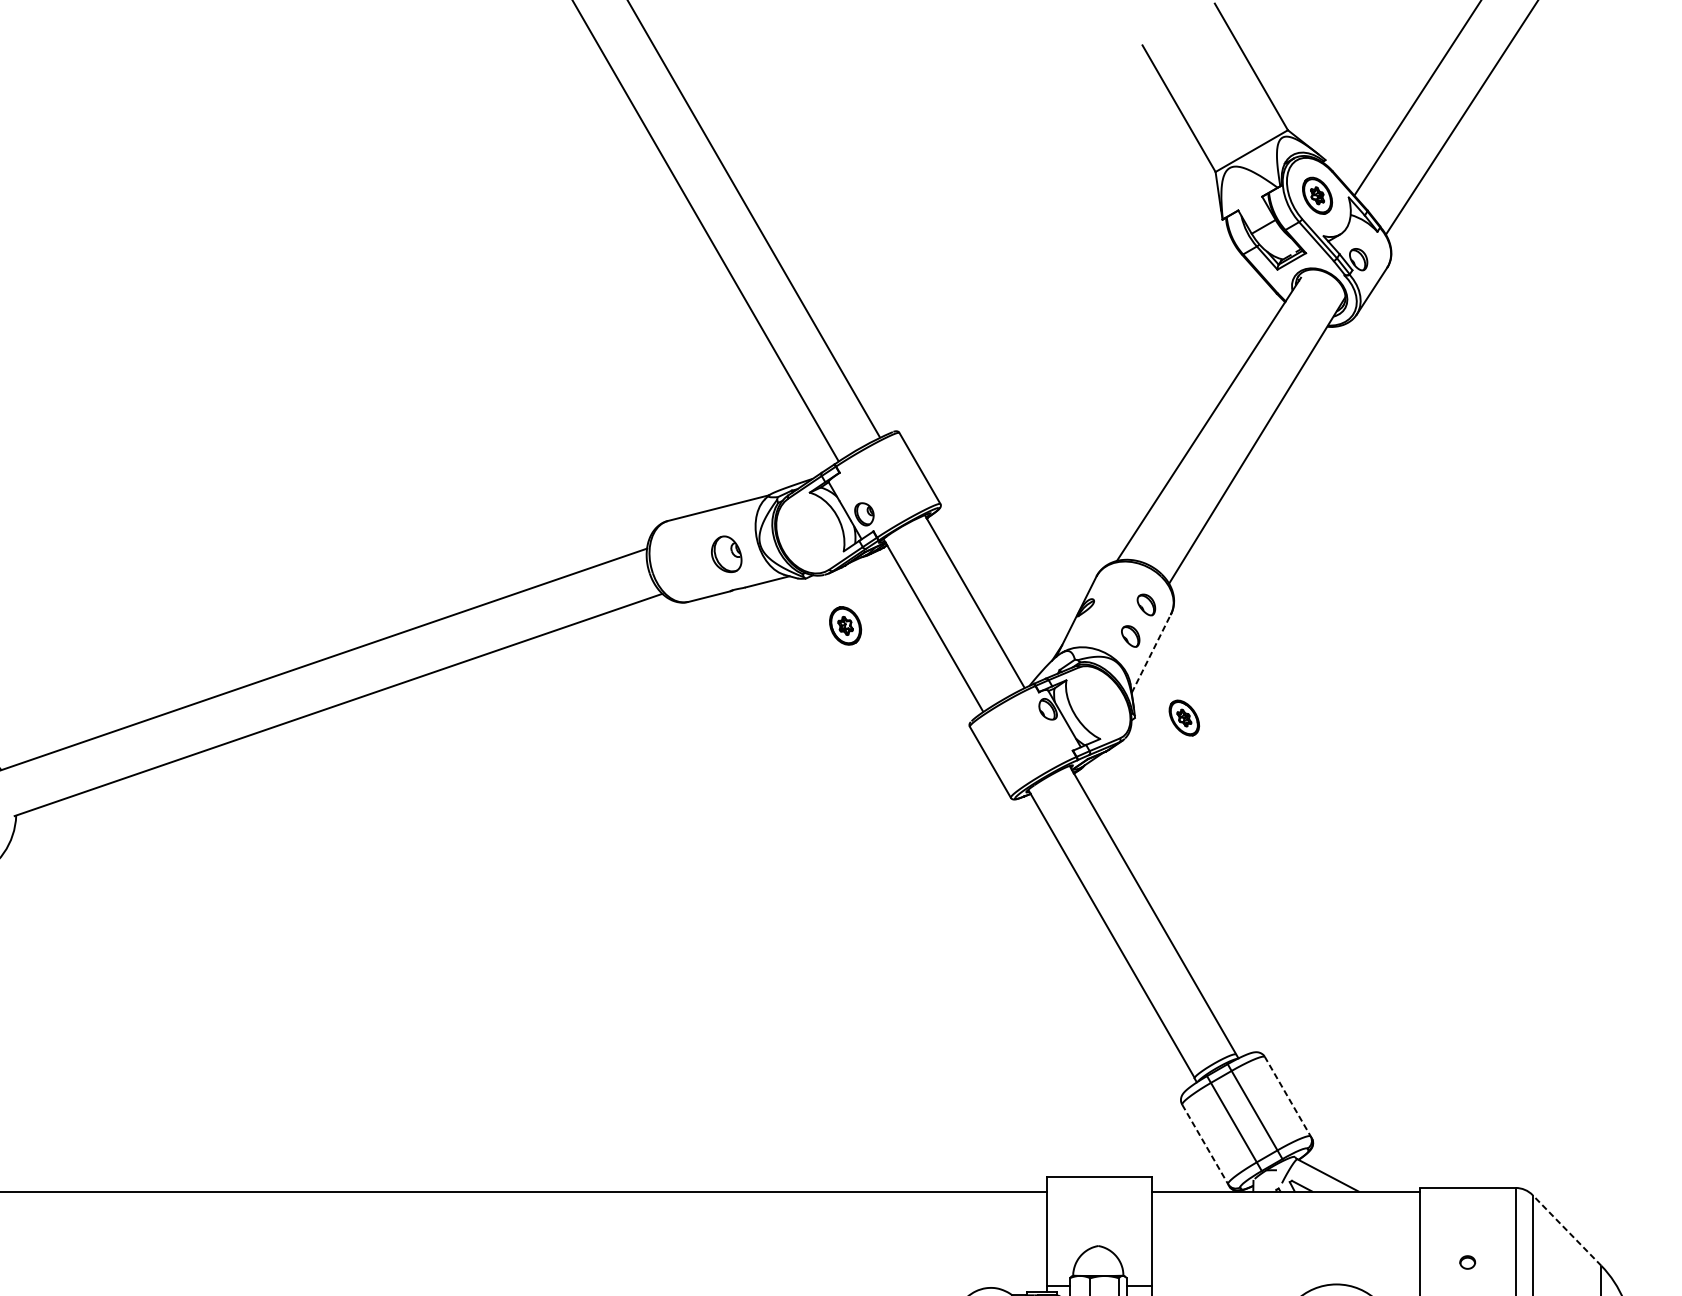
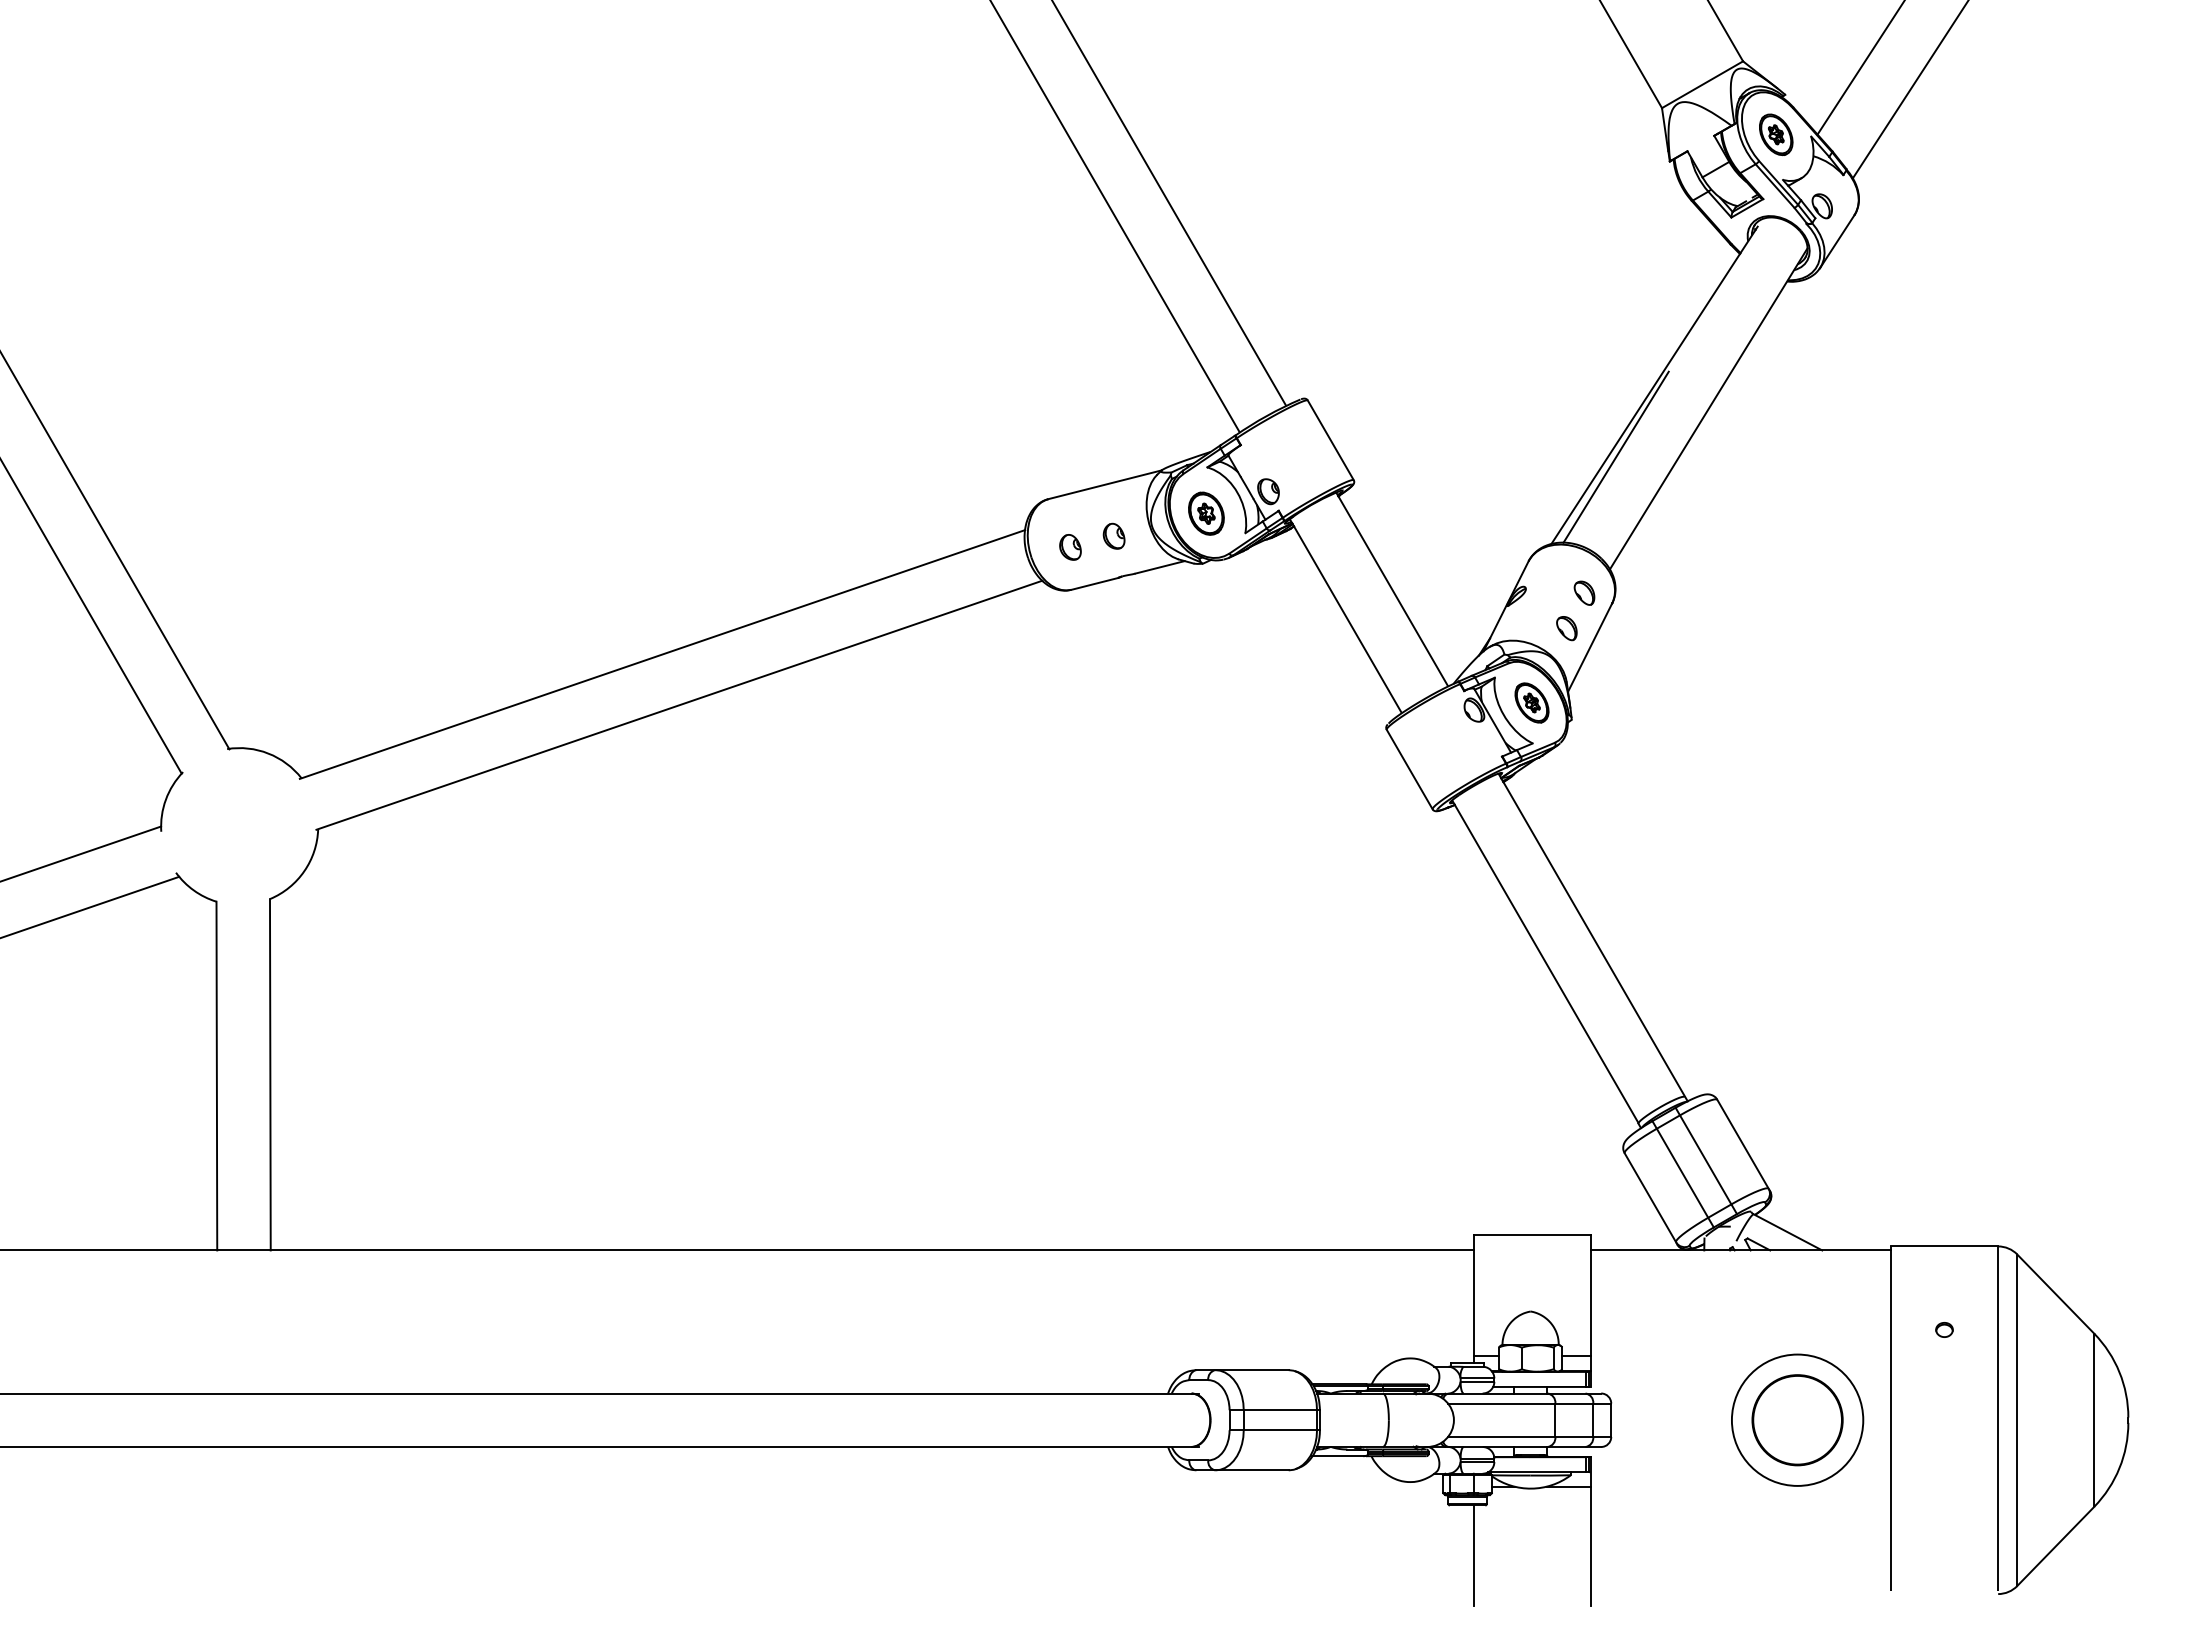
line: (1174, 482) -> (1615, 456), added
part: (726, 553) -> (1113, 535), size x0.62
part: (687, 564) -> (1070, 547), added
part: (845, 625) -> (1206, 513), moved
line: (1151, 653) -> (1590, 647), dashed -> solid
part: (1183, 717) -> (1531, 702), moved
line: (1288, 1097) -> (1743, 1145), dashed -> solid
line: (1205, 1145) -> (1650, 1198), dashed -> solid
line: (1566, 1229) -> (2055, 1293), dashed -> solid

